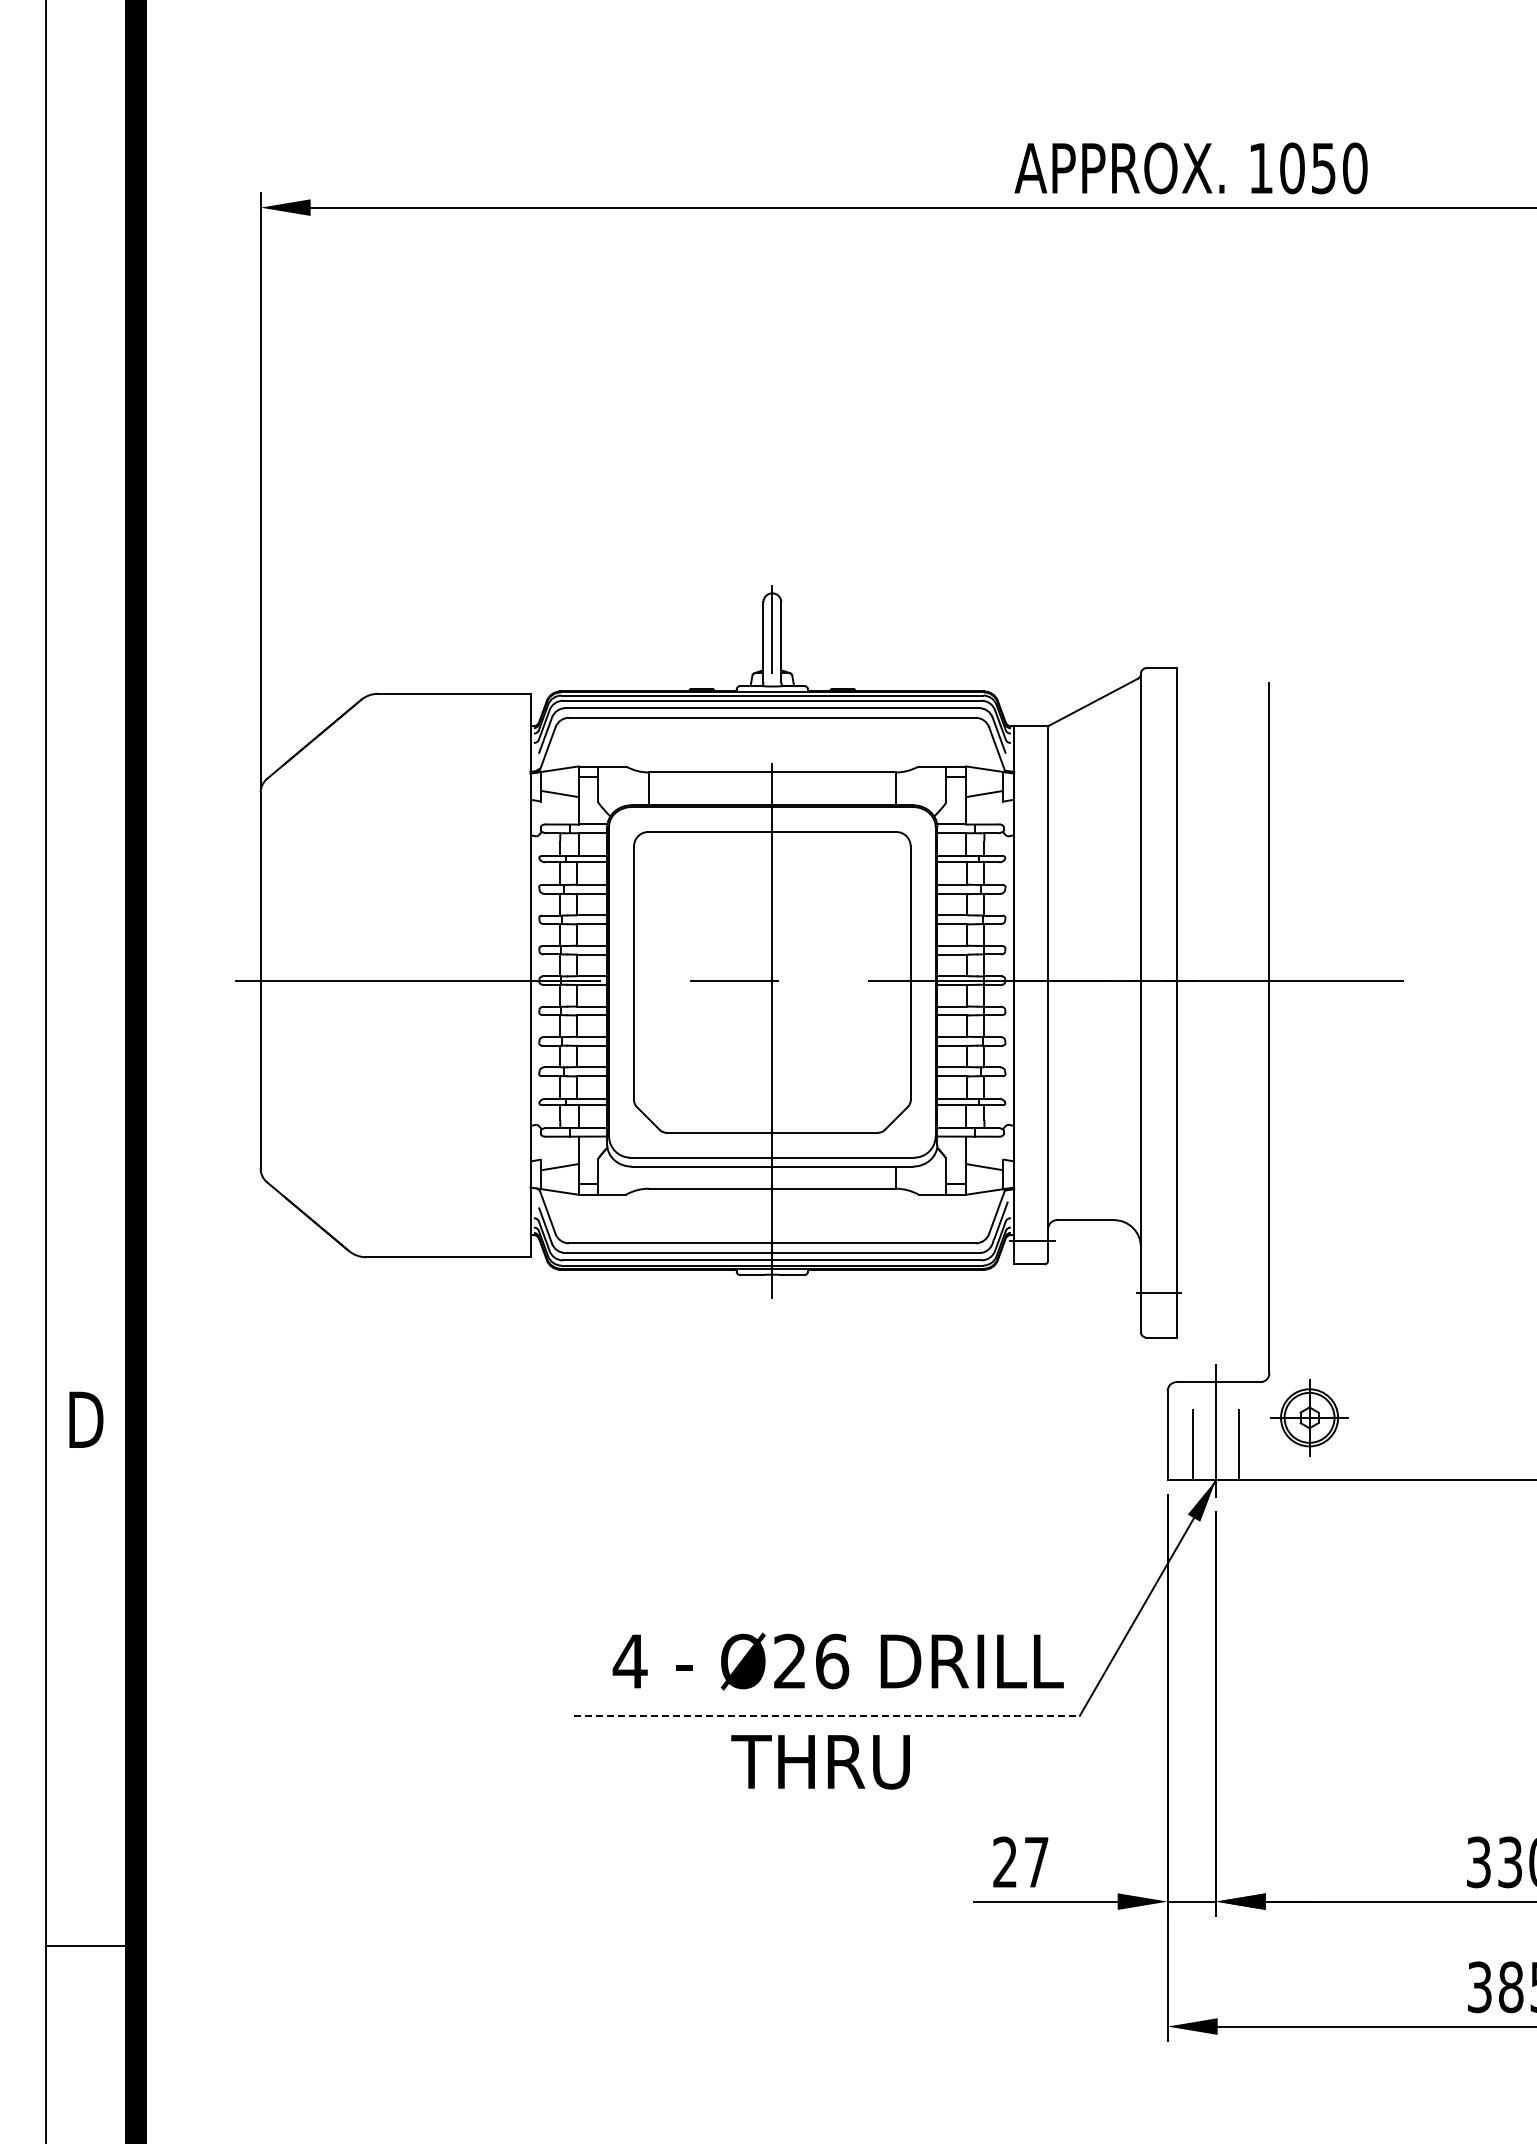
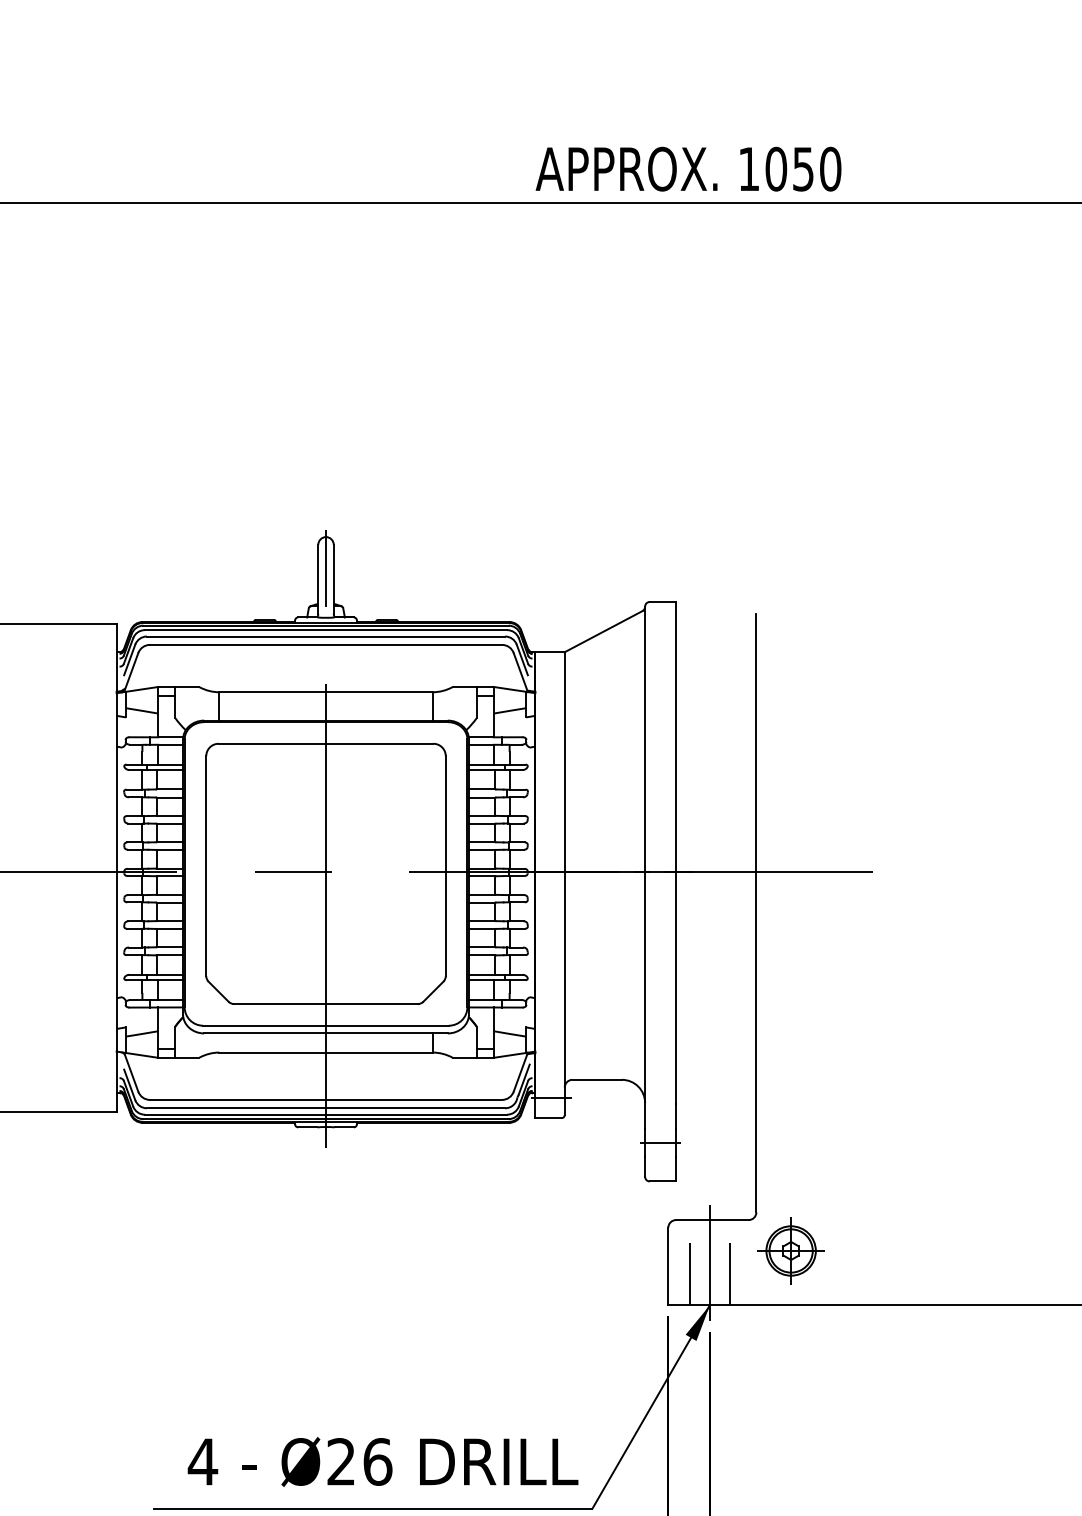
line: (827, 1715) -> (373, 1508), dashed -> solid

